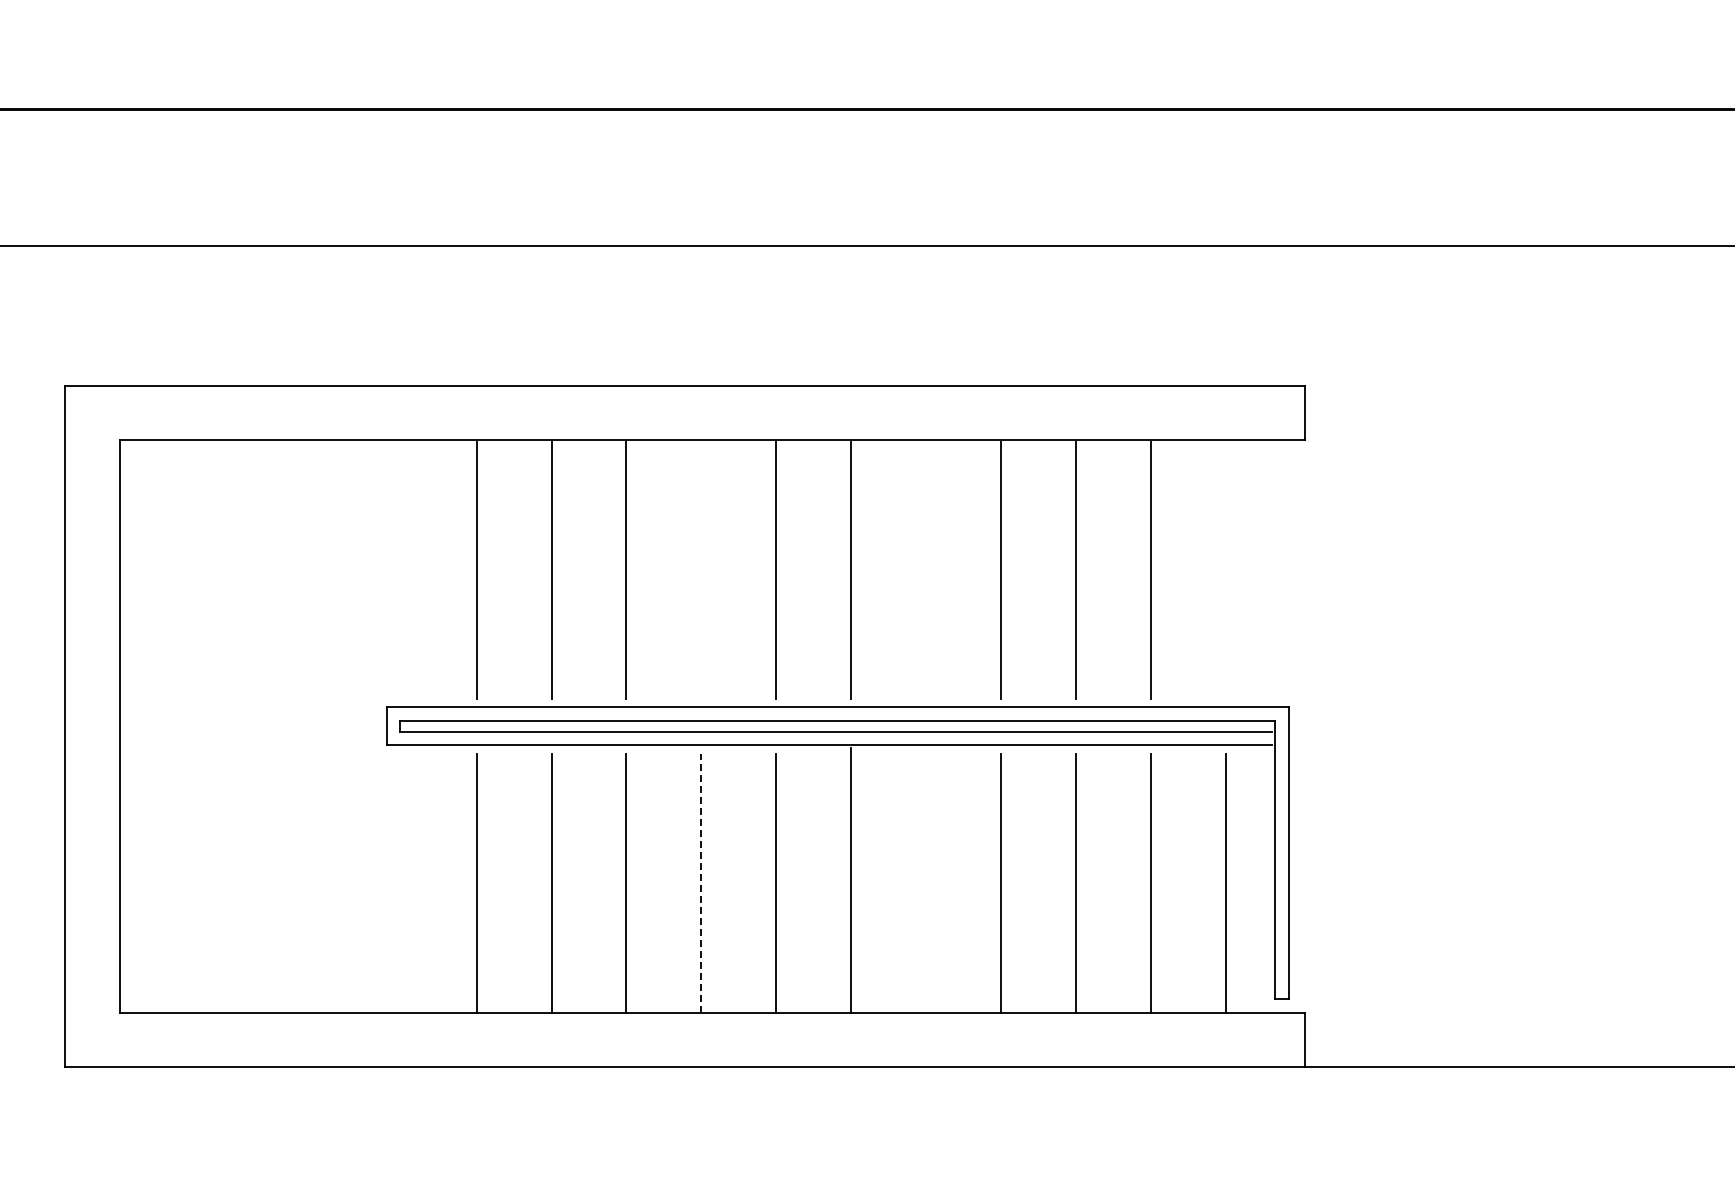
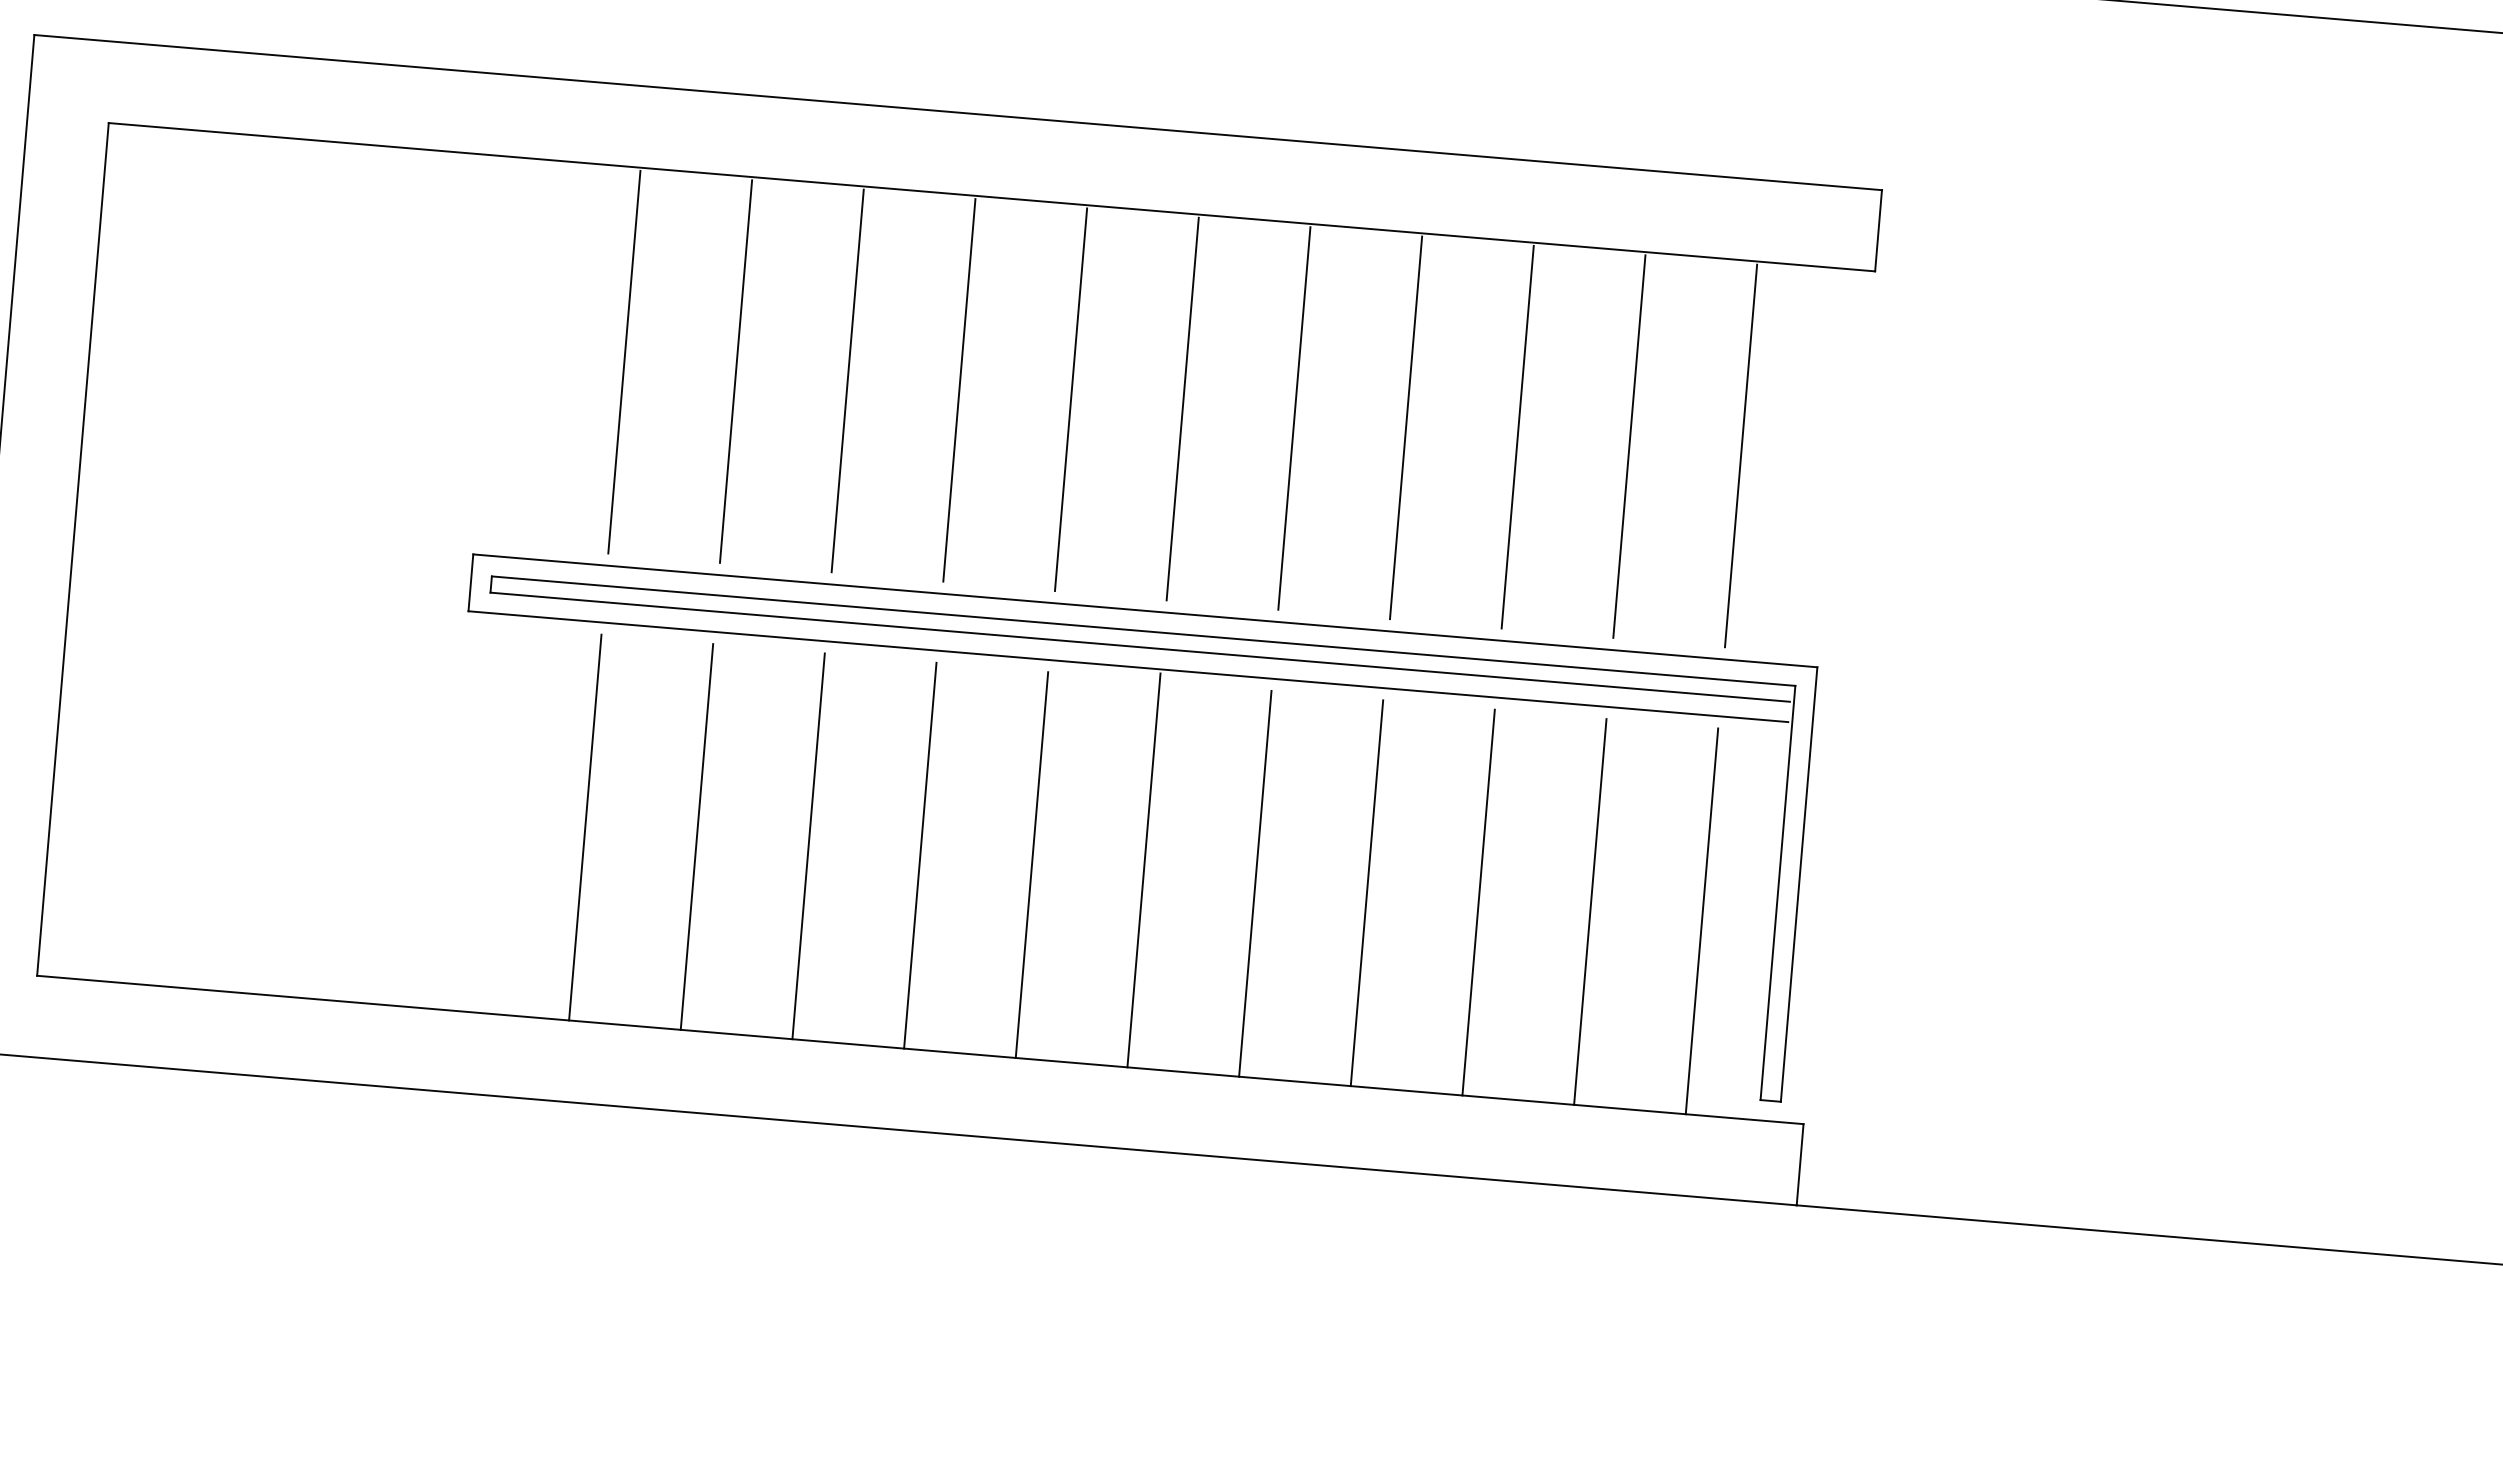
line: (701, 570) -> (959, 390), added
line: (926, 570) -> (1294, 418), added
line: (1226, 570) -> (1741, 455), added
line: (701, 882) -> (920, 854), dashed -> solid
line: (926, 882) -> (1255, 883), added

